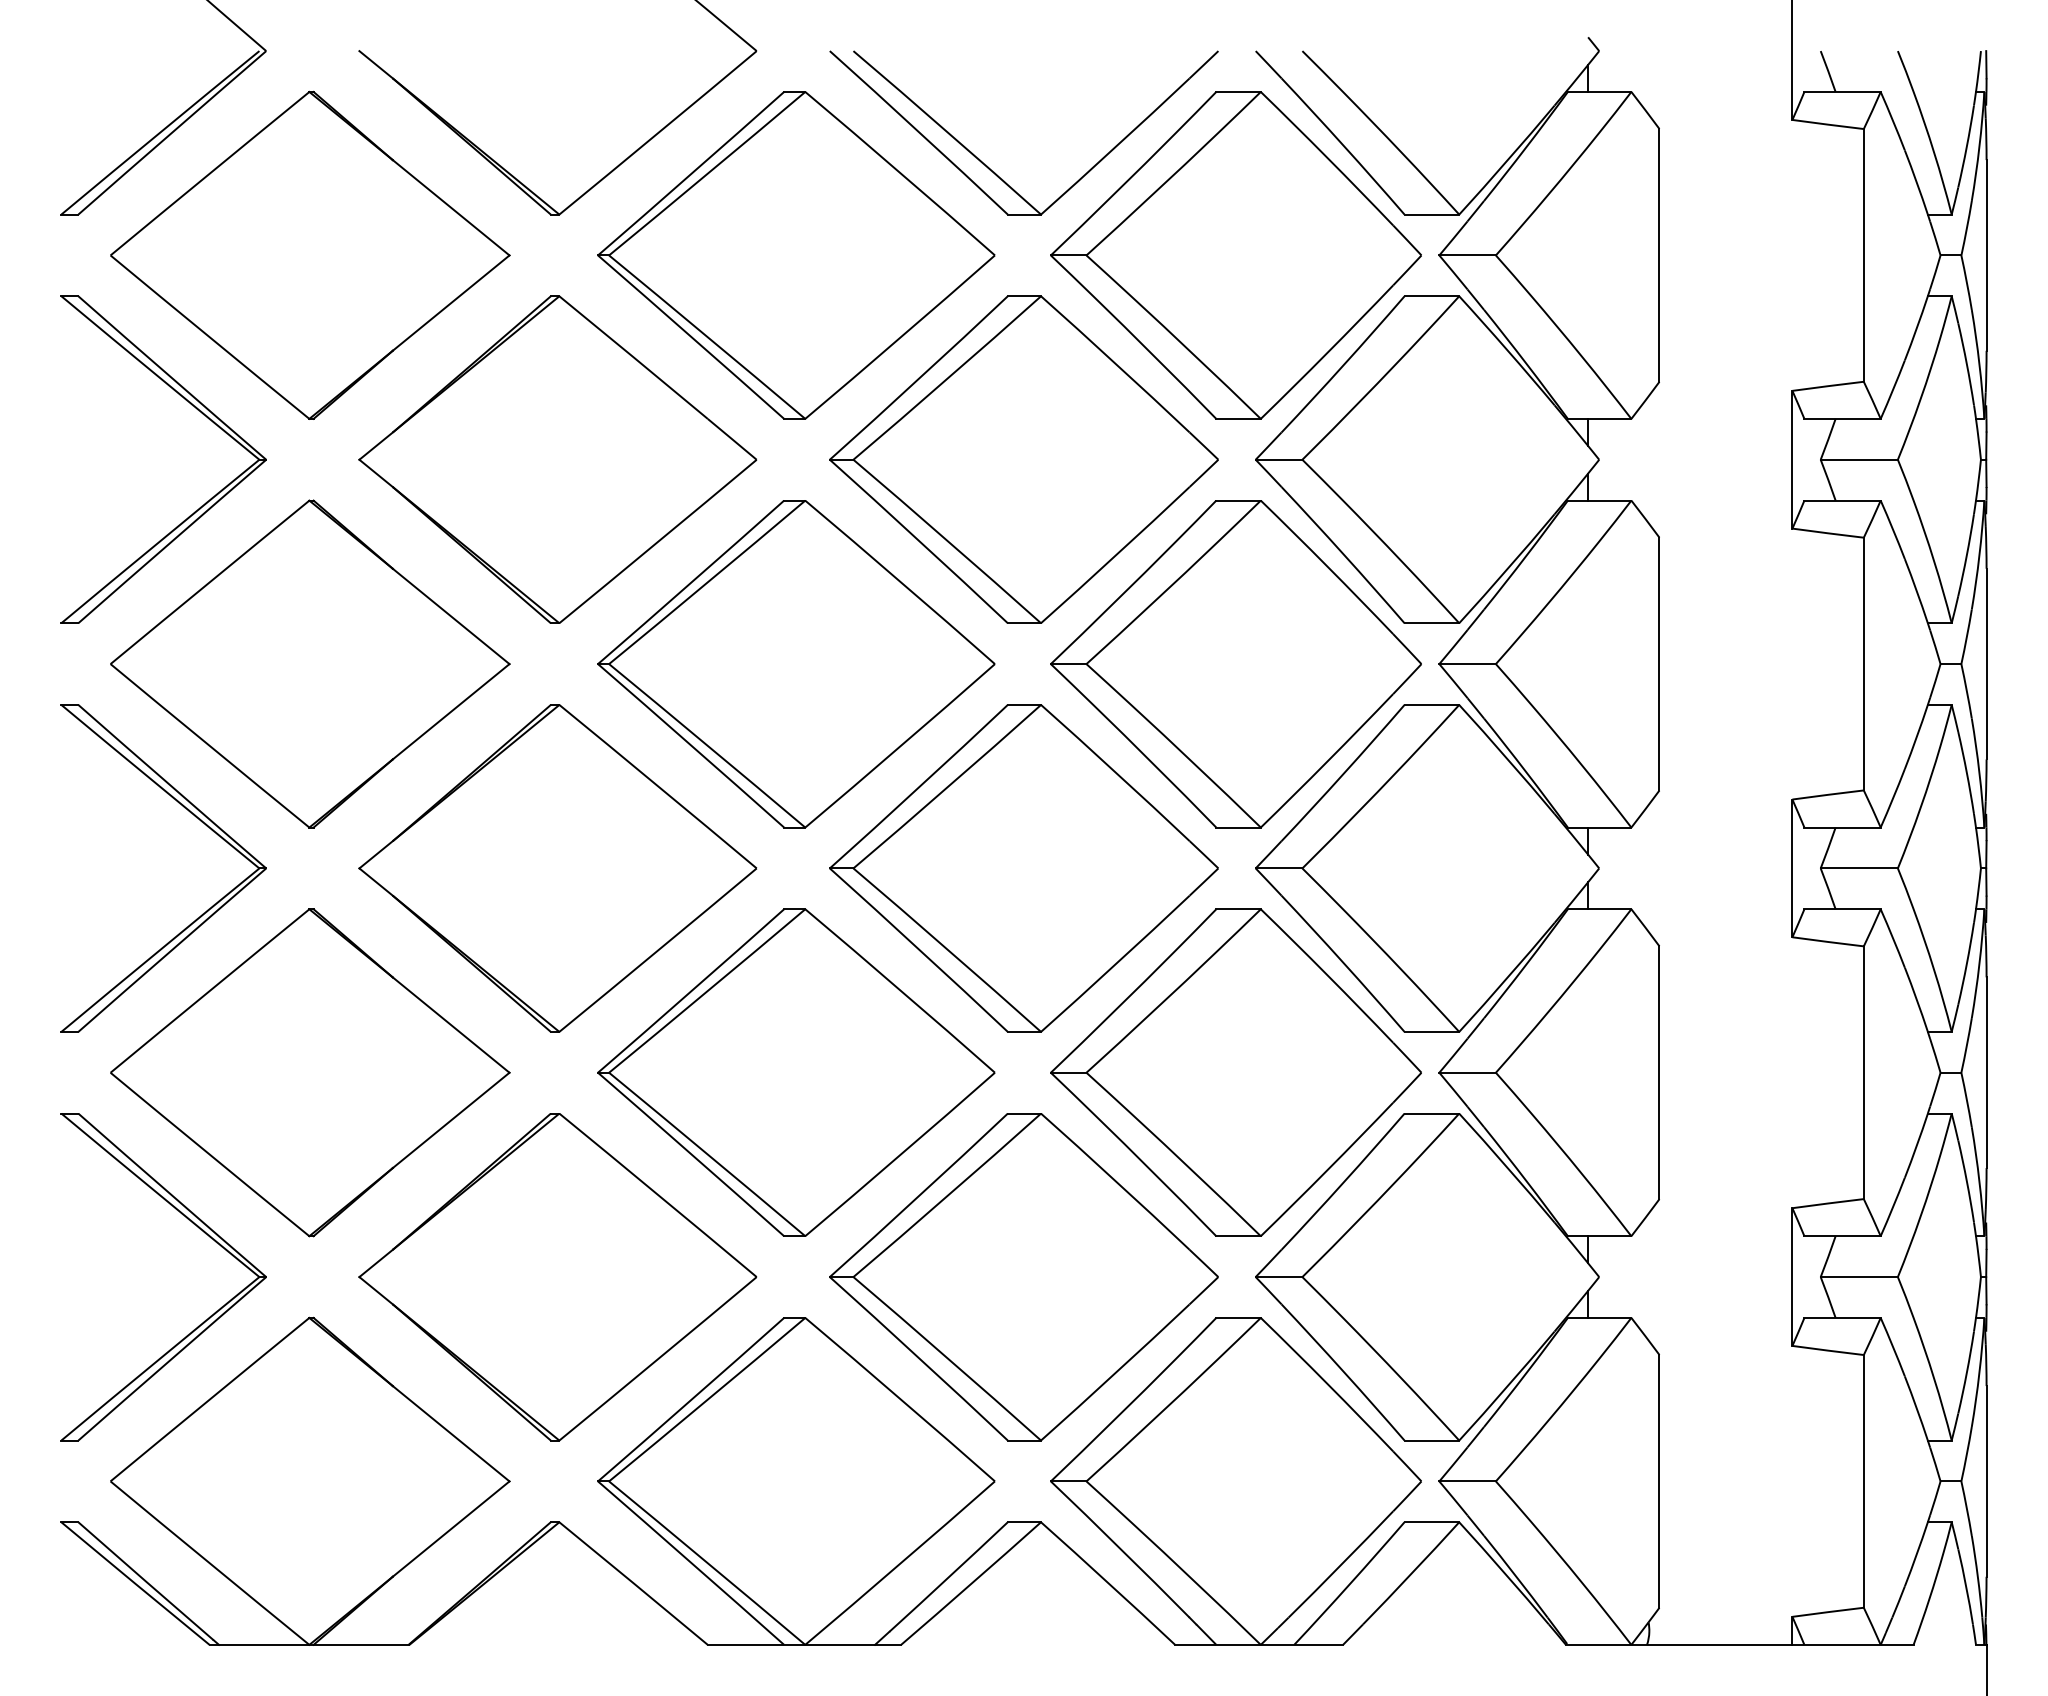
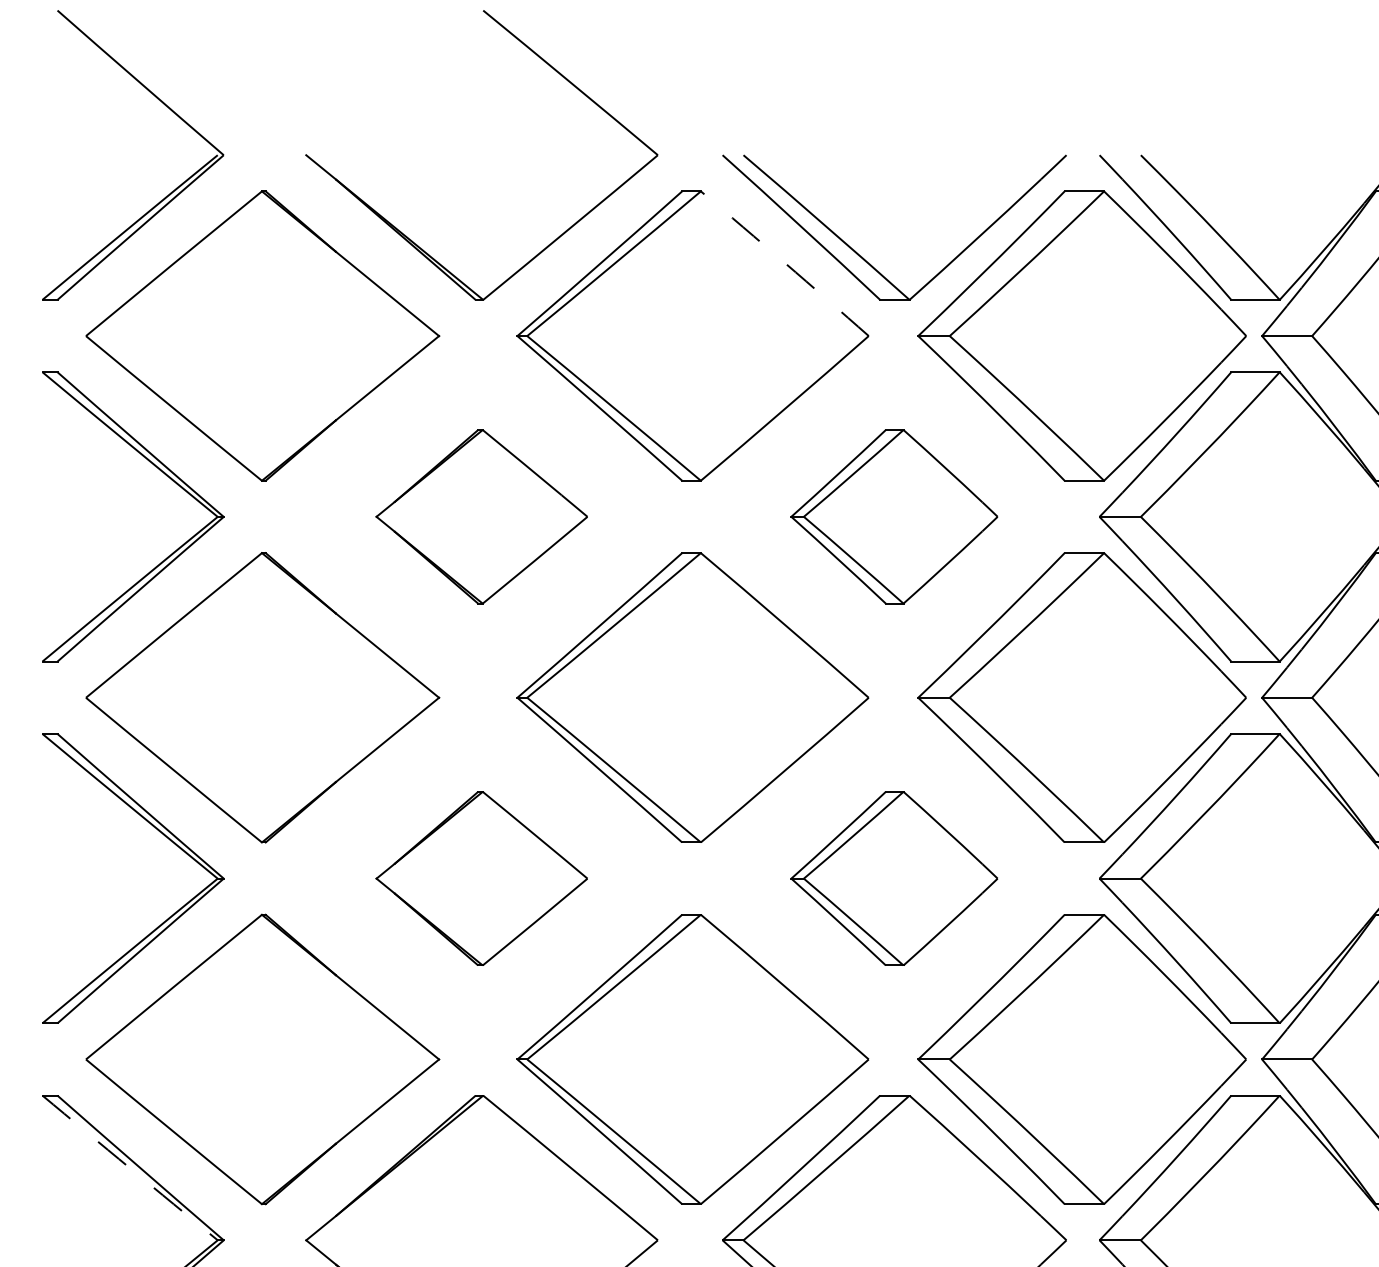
arc: (900, 173) -> (785, 263), solid -> dashed
part: (557, 459) -> (481, 516), size x0.6
part: (1023, 459) -> (894, 516), size x0.6
part: (557, 868) -> (481, 878), size x0.6
part: (1023, 868) -> (894, 878), size x0.6
arc: (160, 1195) -> (130, 1168), solid -> dashed

